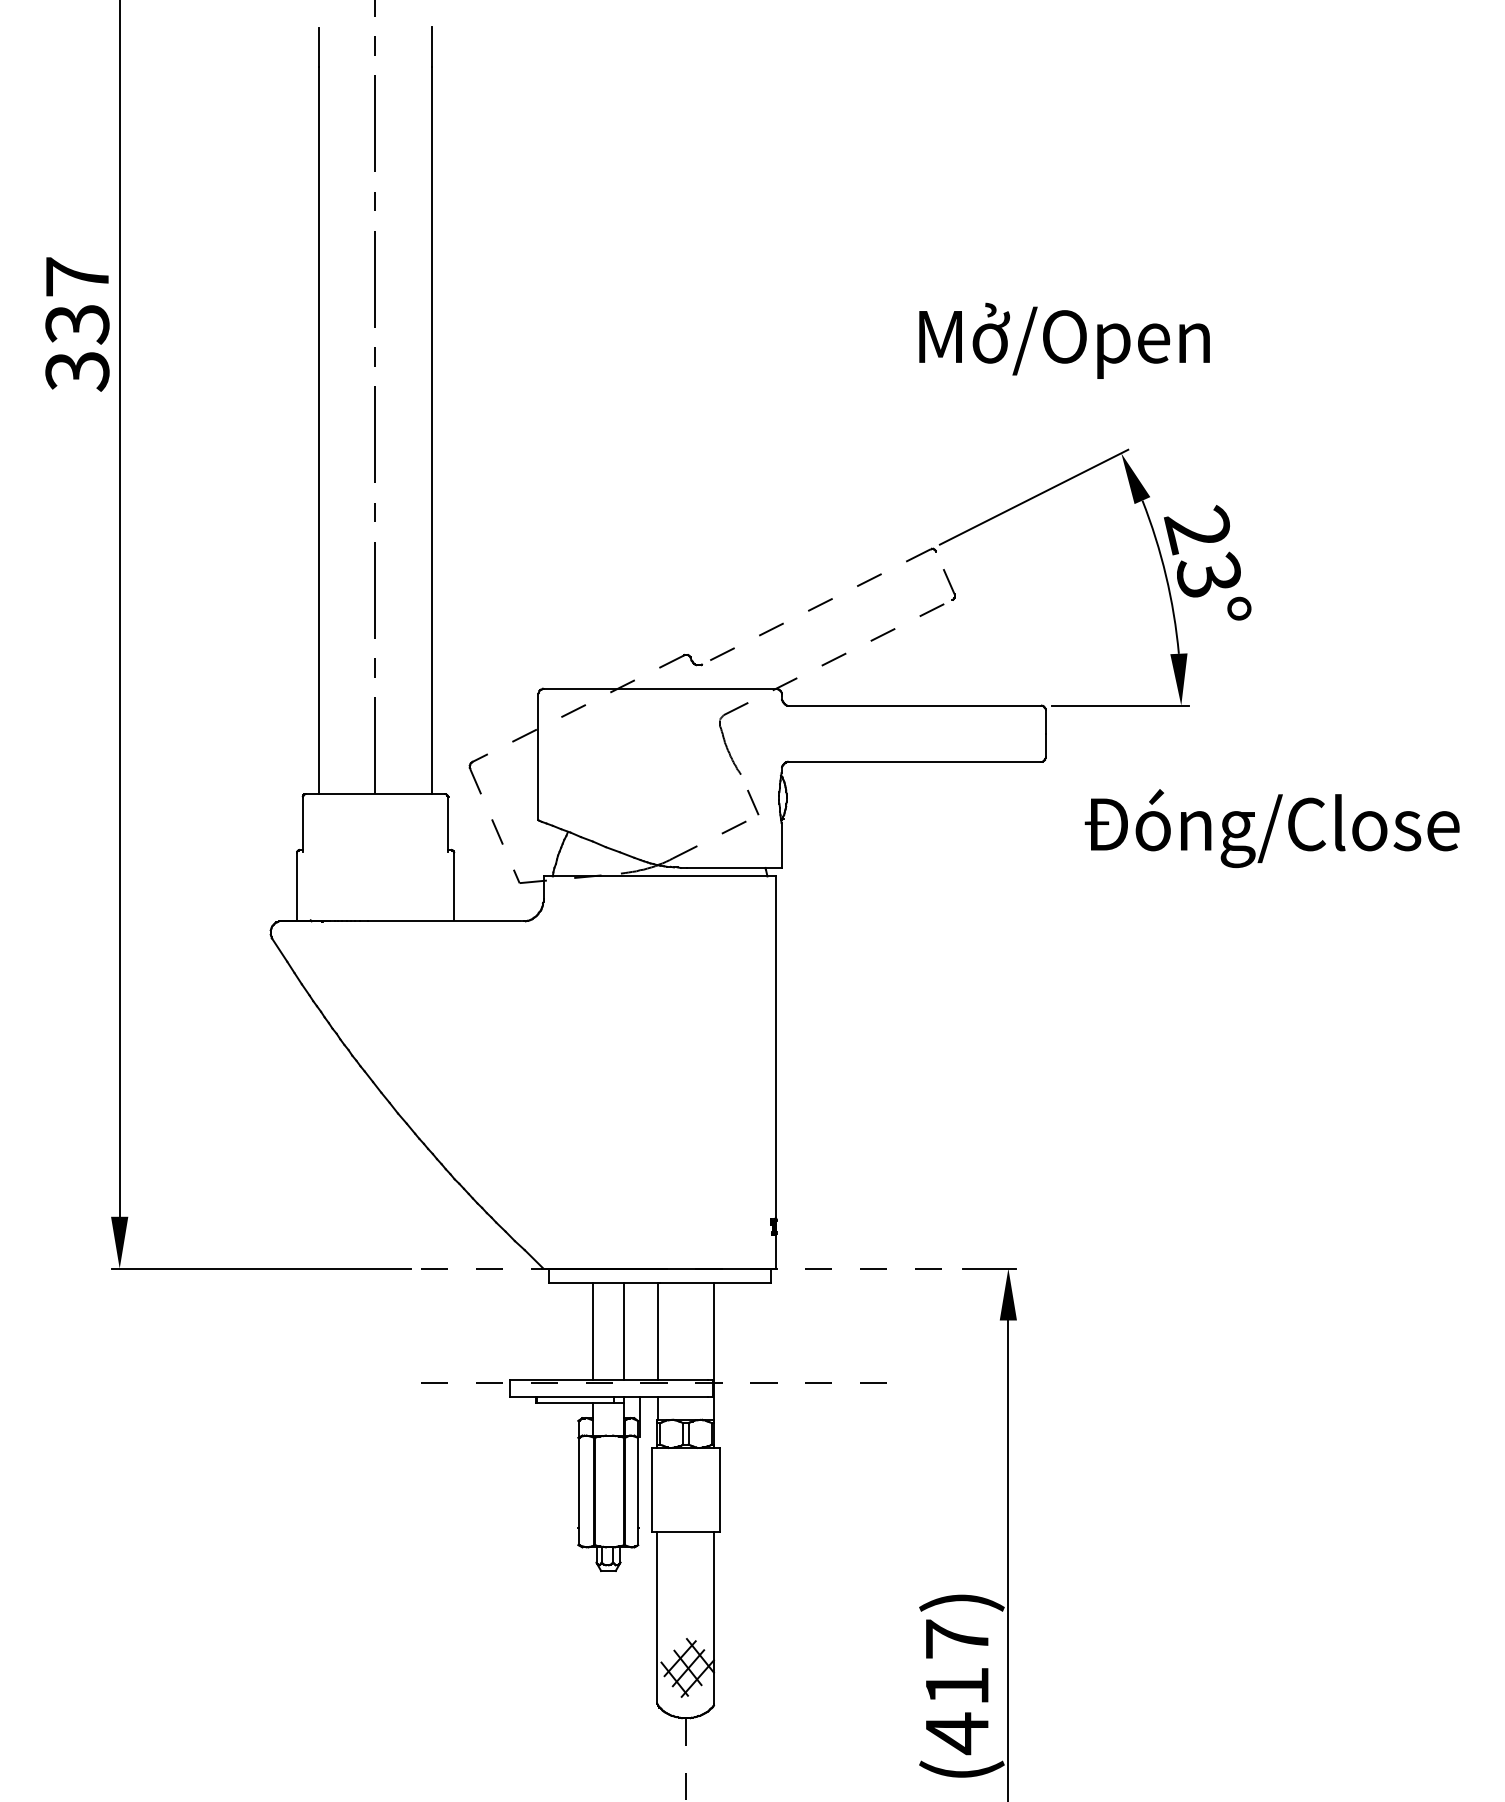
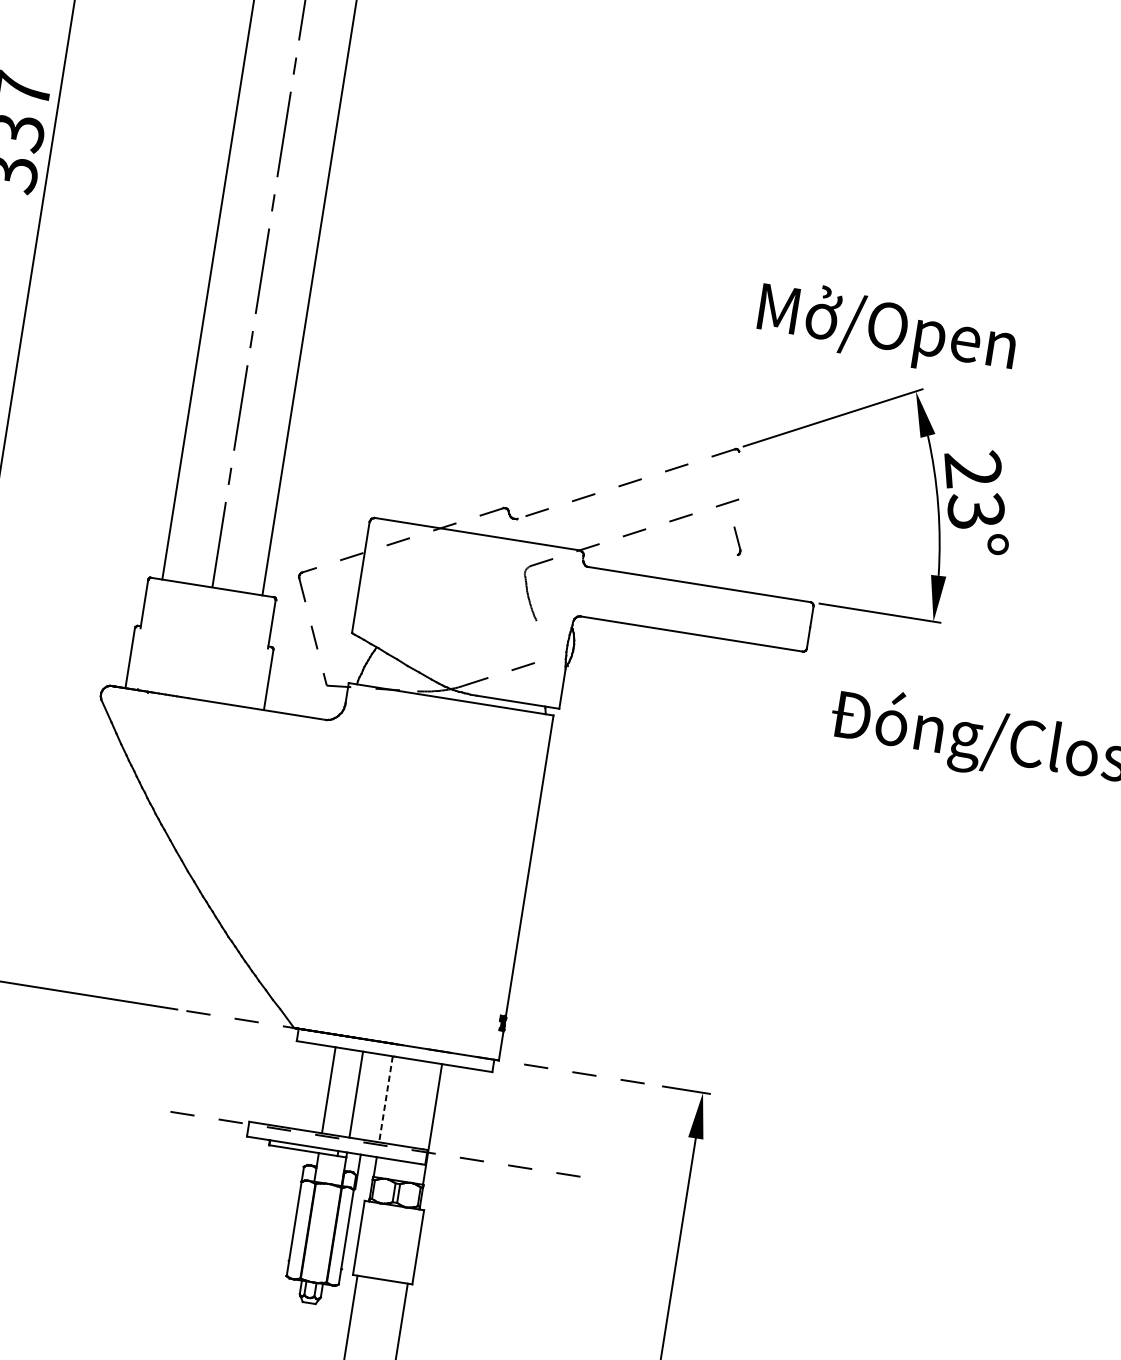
text: (1064, 340) -> (887, 329), moved
part: (949, 584) -> (737, 540), moved
line: (753, 802) -> (543, 647), removed
line: (657, 1331) -> (385, 1099), solid -> dashed

